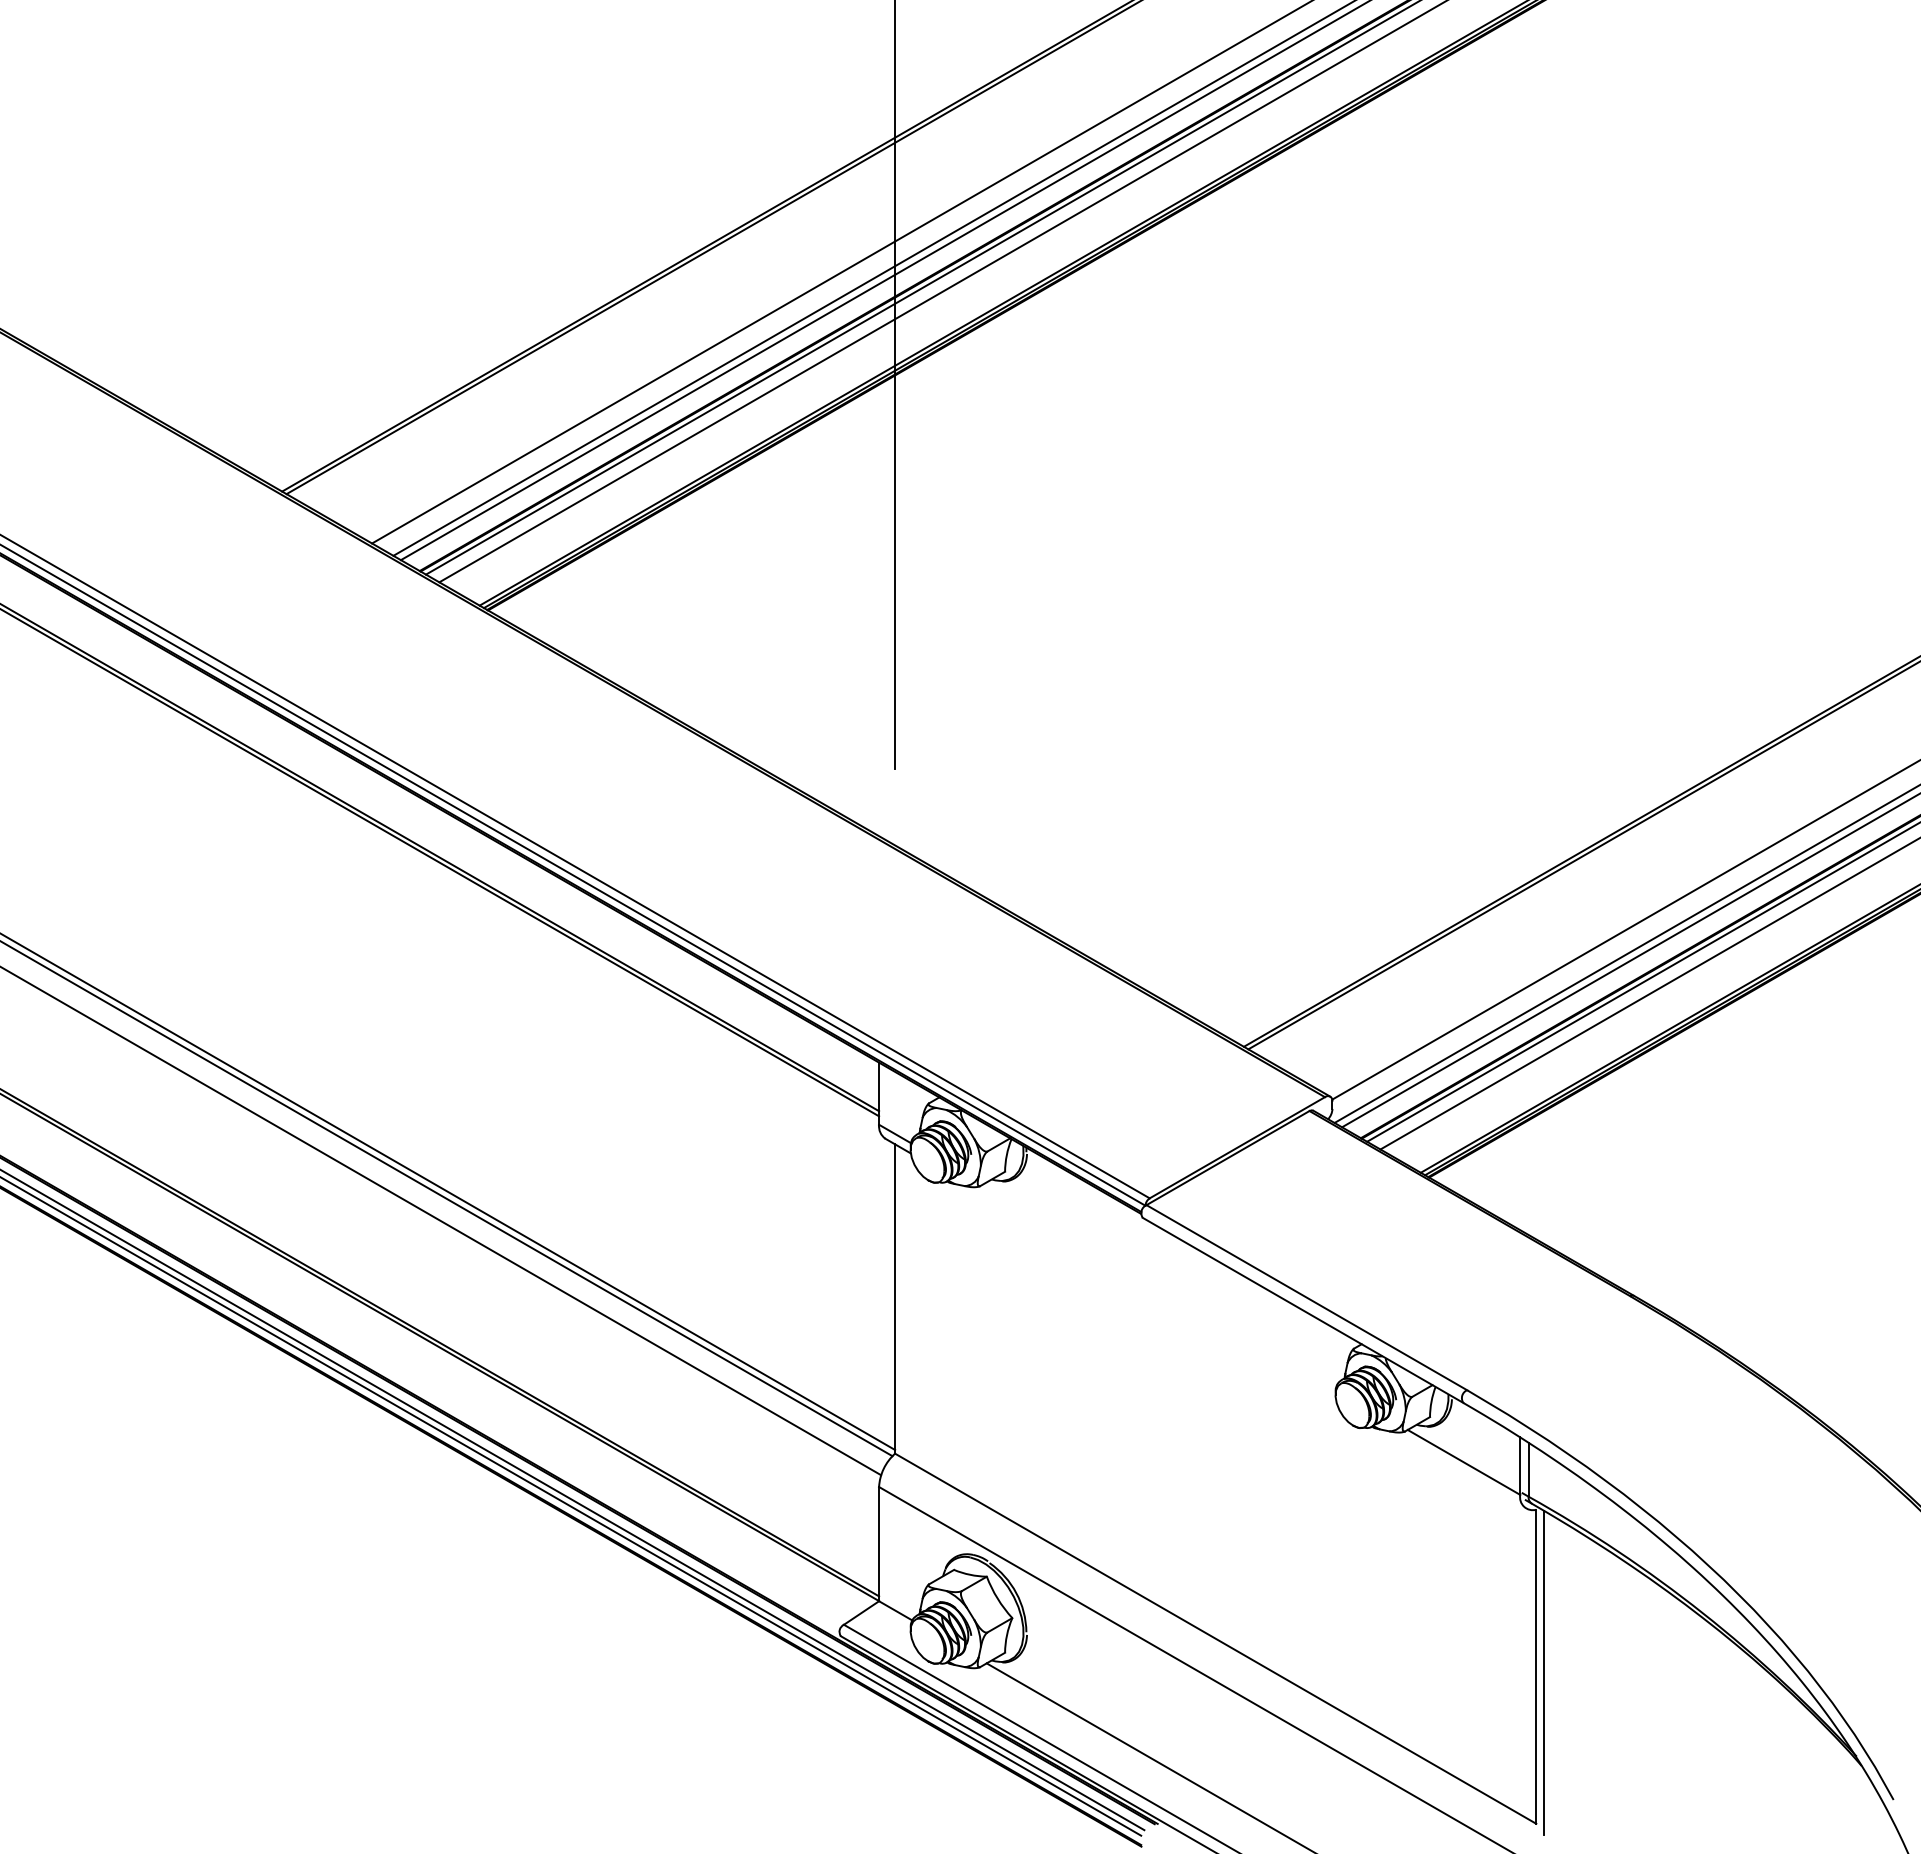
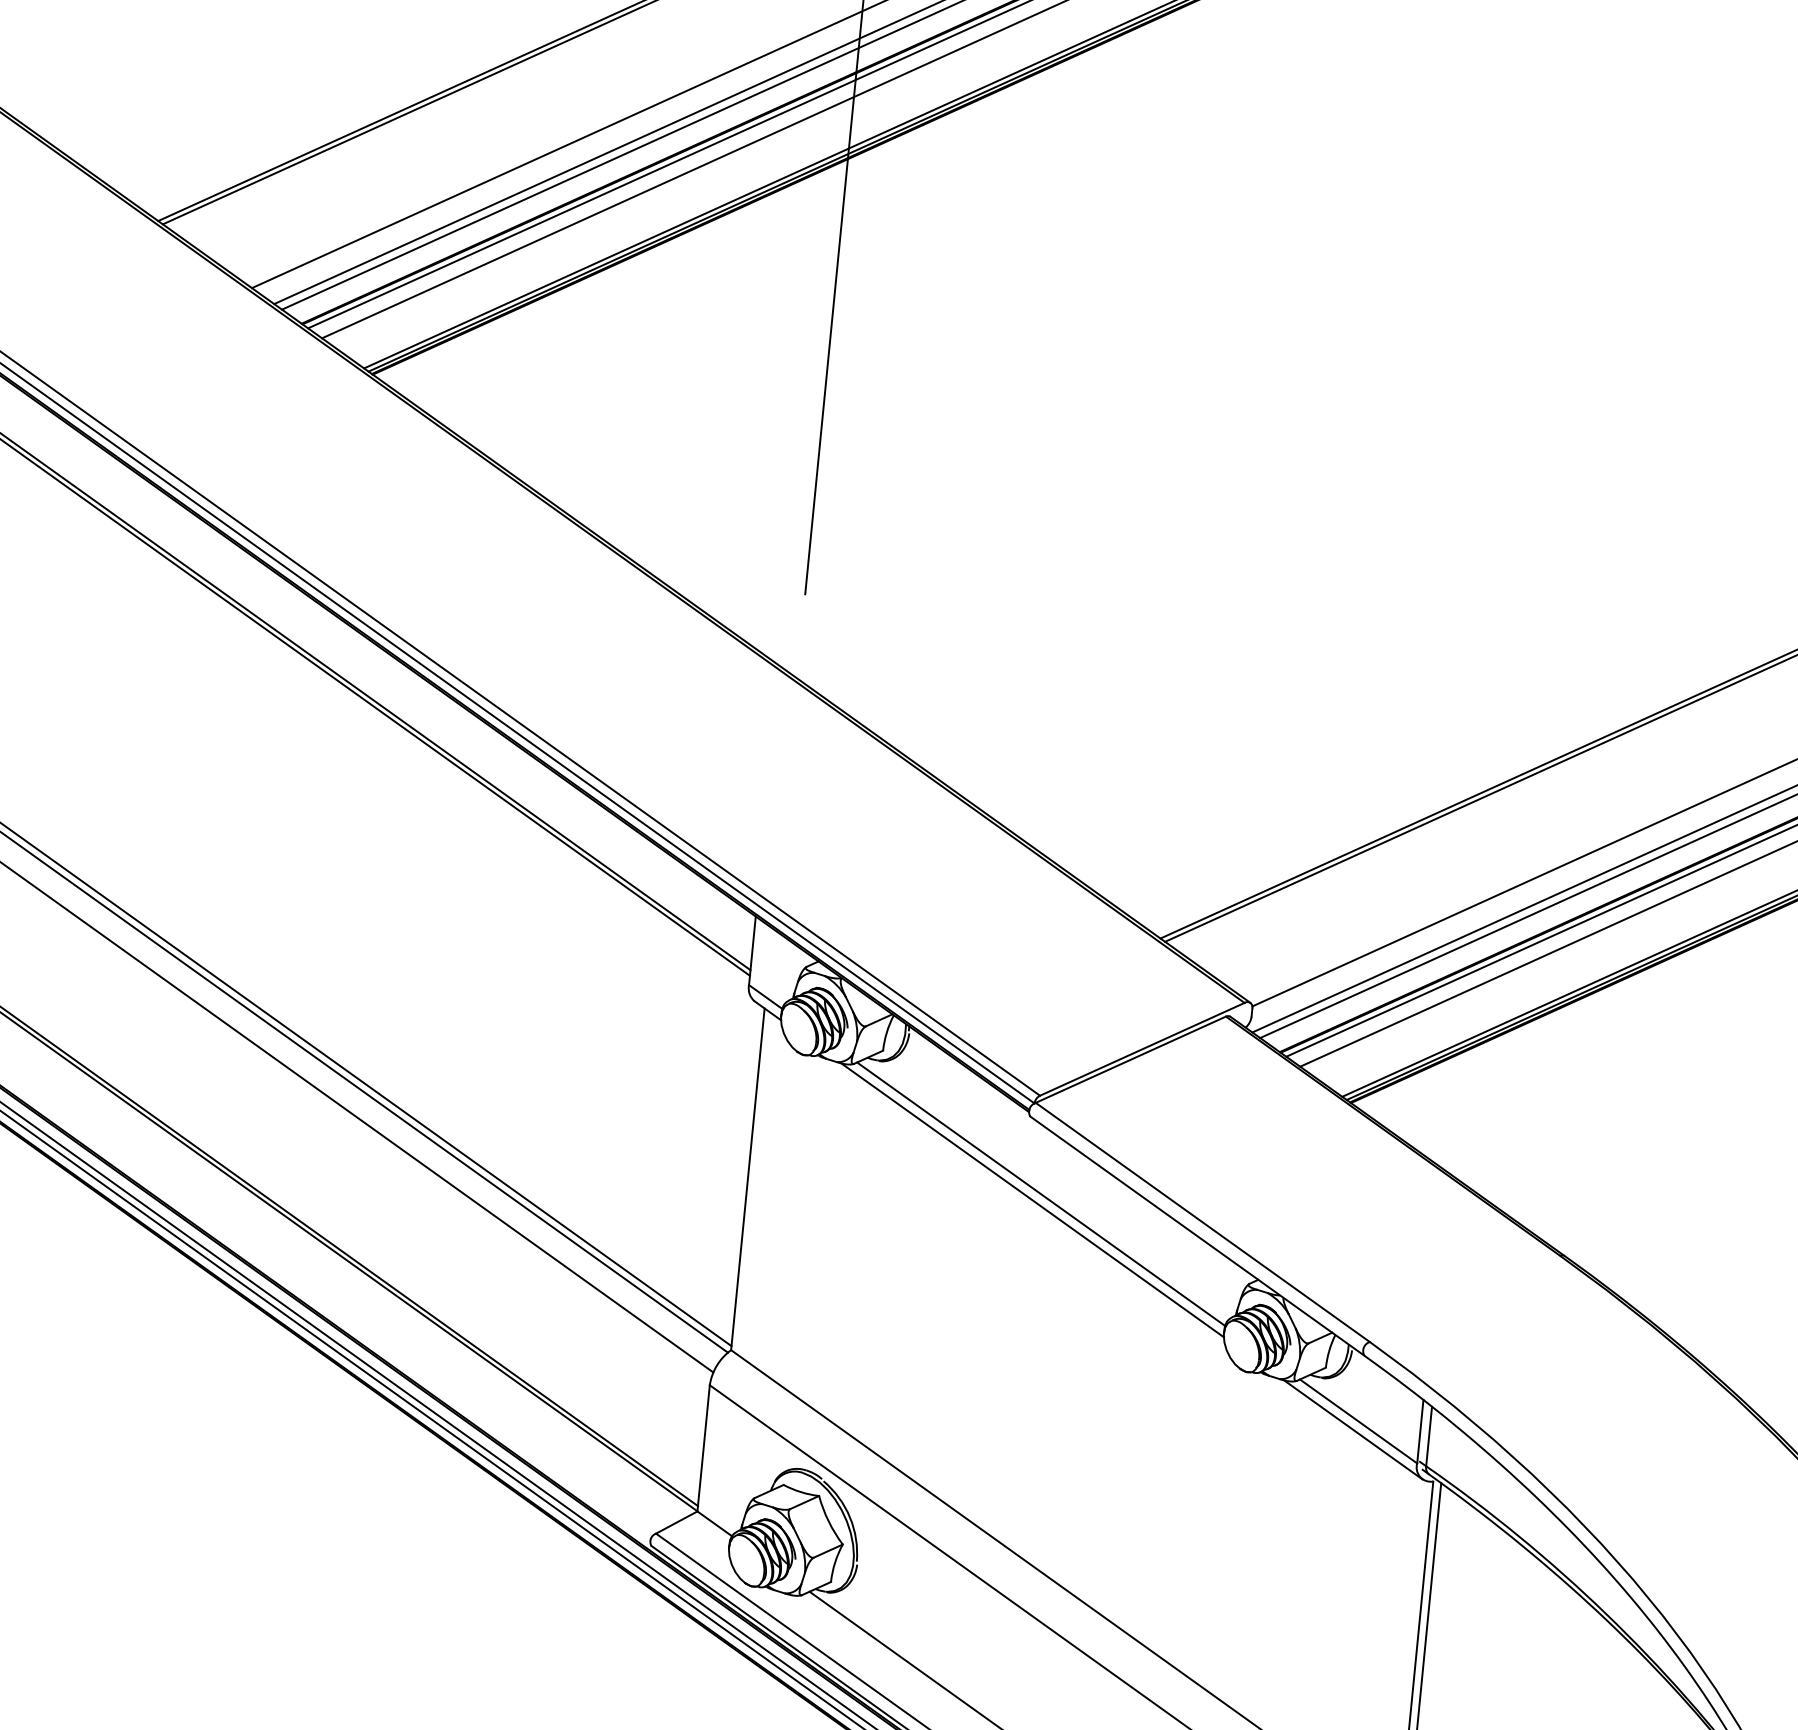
line: (1159, 1286) -> (1041, 1194), added
line: (1151, 1292) -> (1031, 1199), added
line: (1459, 1469) -> (1352, 1428), added

